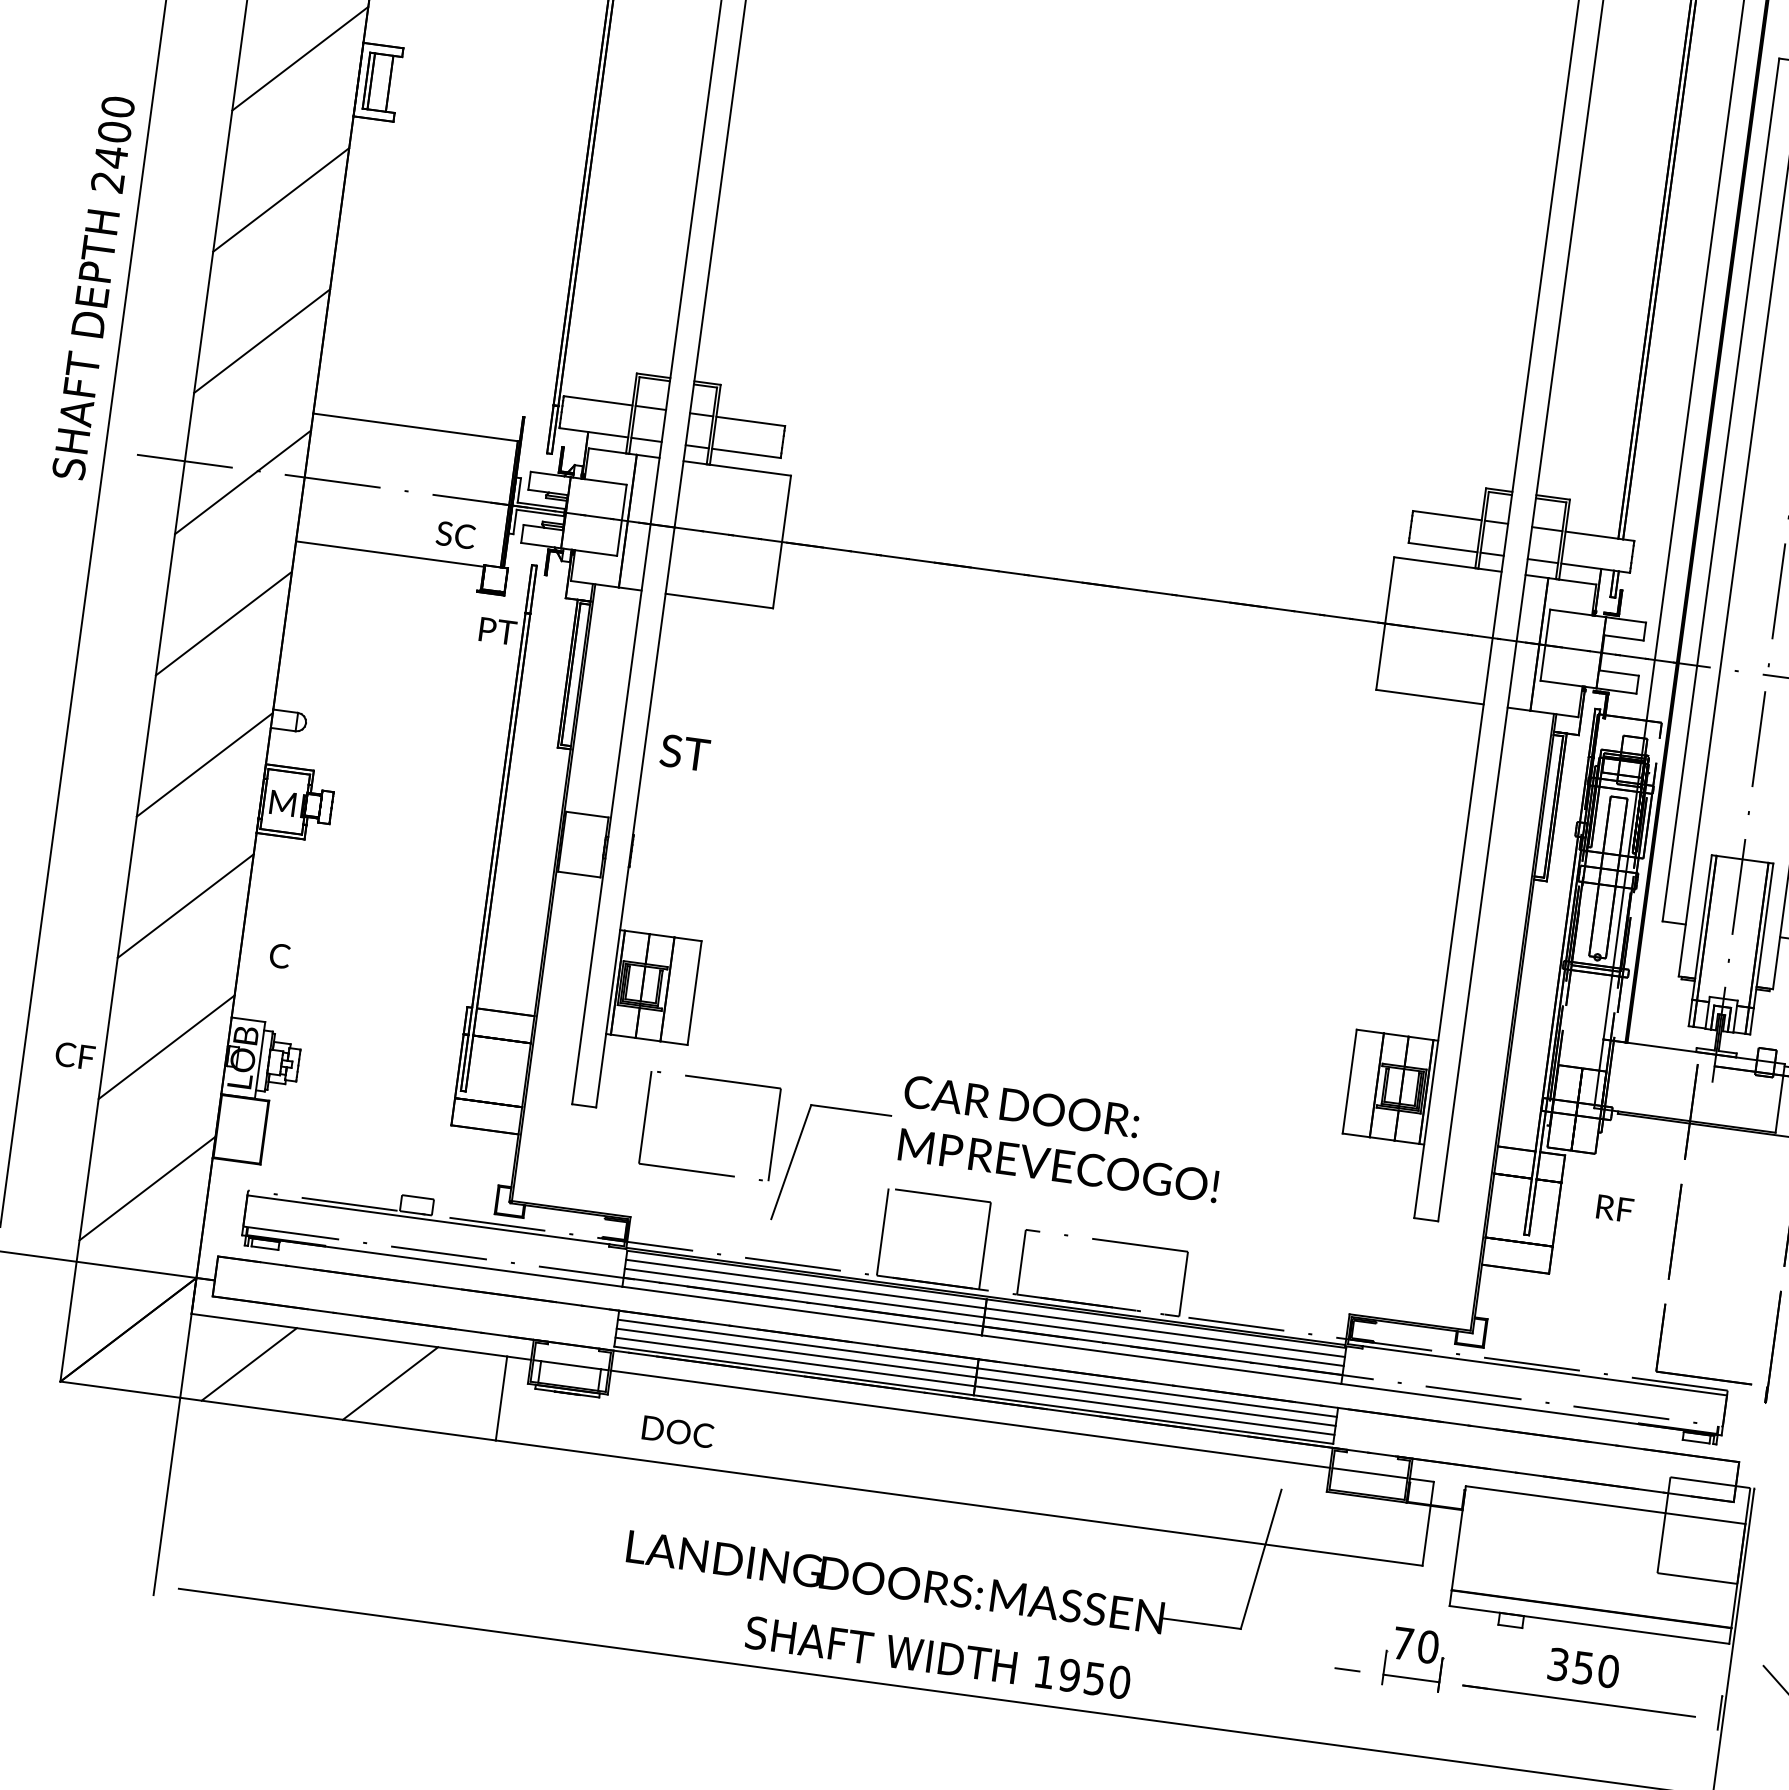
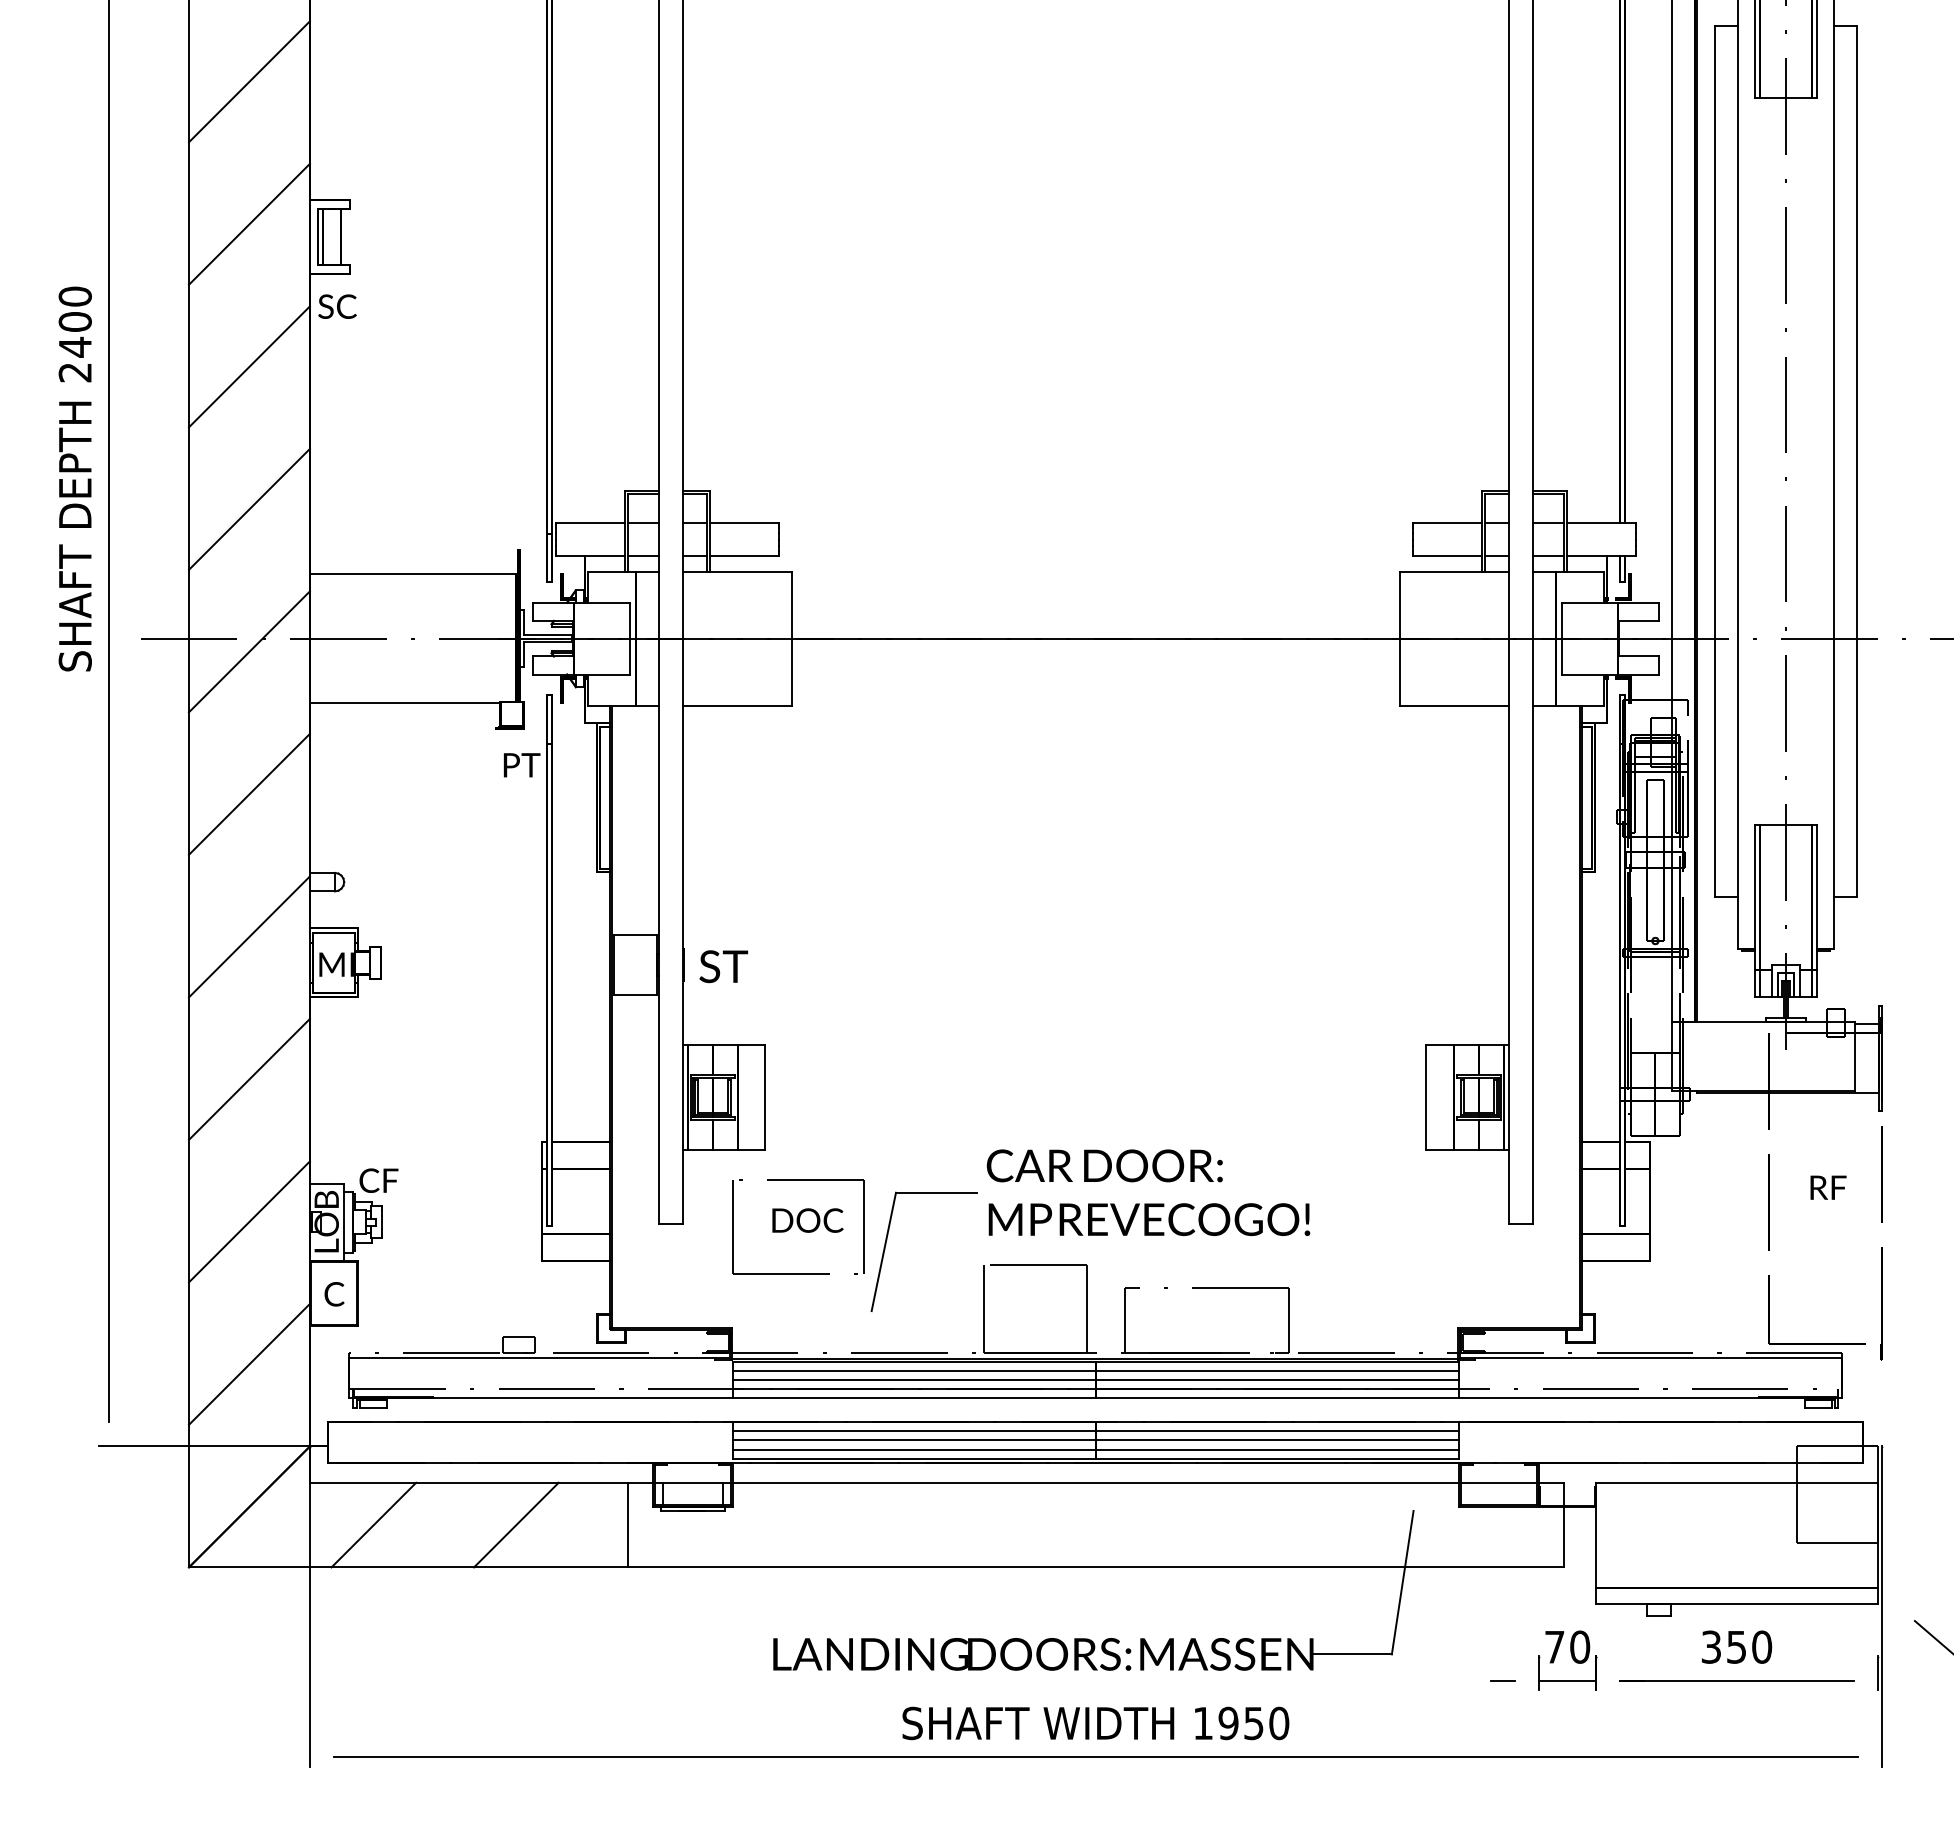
text: (455, 535) -> (337, 306), moved
text: (684, 752) -> (723, 966), moved
text: (279, 956) -> (334, 1294), moved
text: (74, 1055) -> (378, 1180), moved
text: (1615, 1208) -> (1828, 1187), moved
text: (677, 1431) -> (807, 1220), moved

